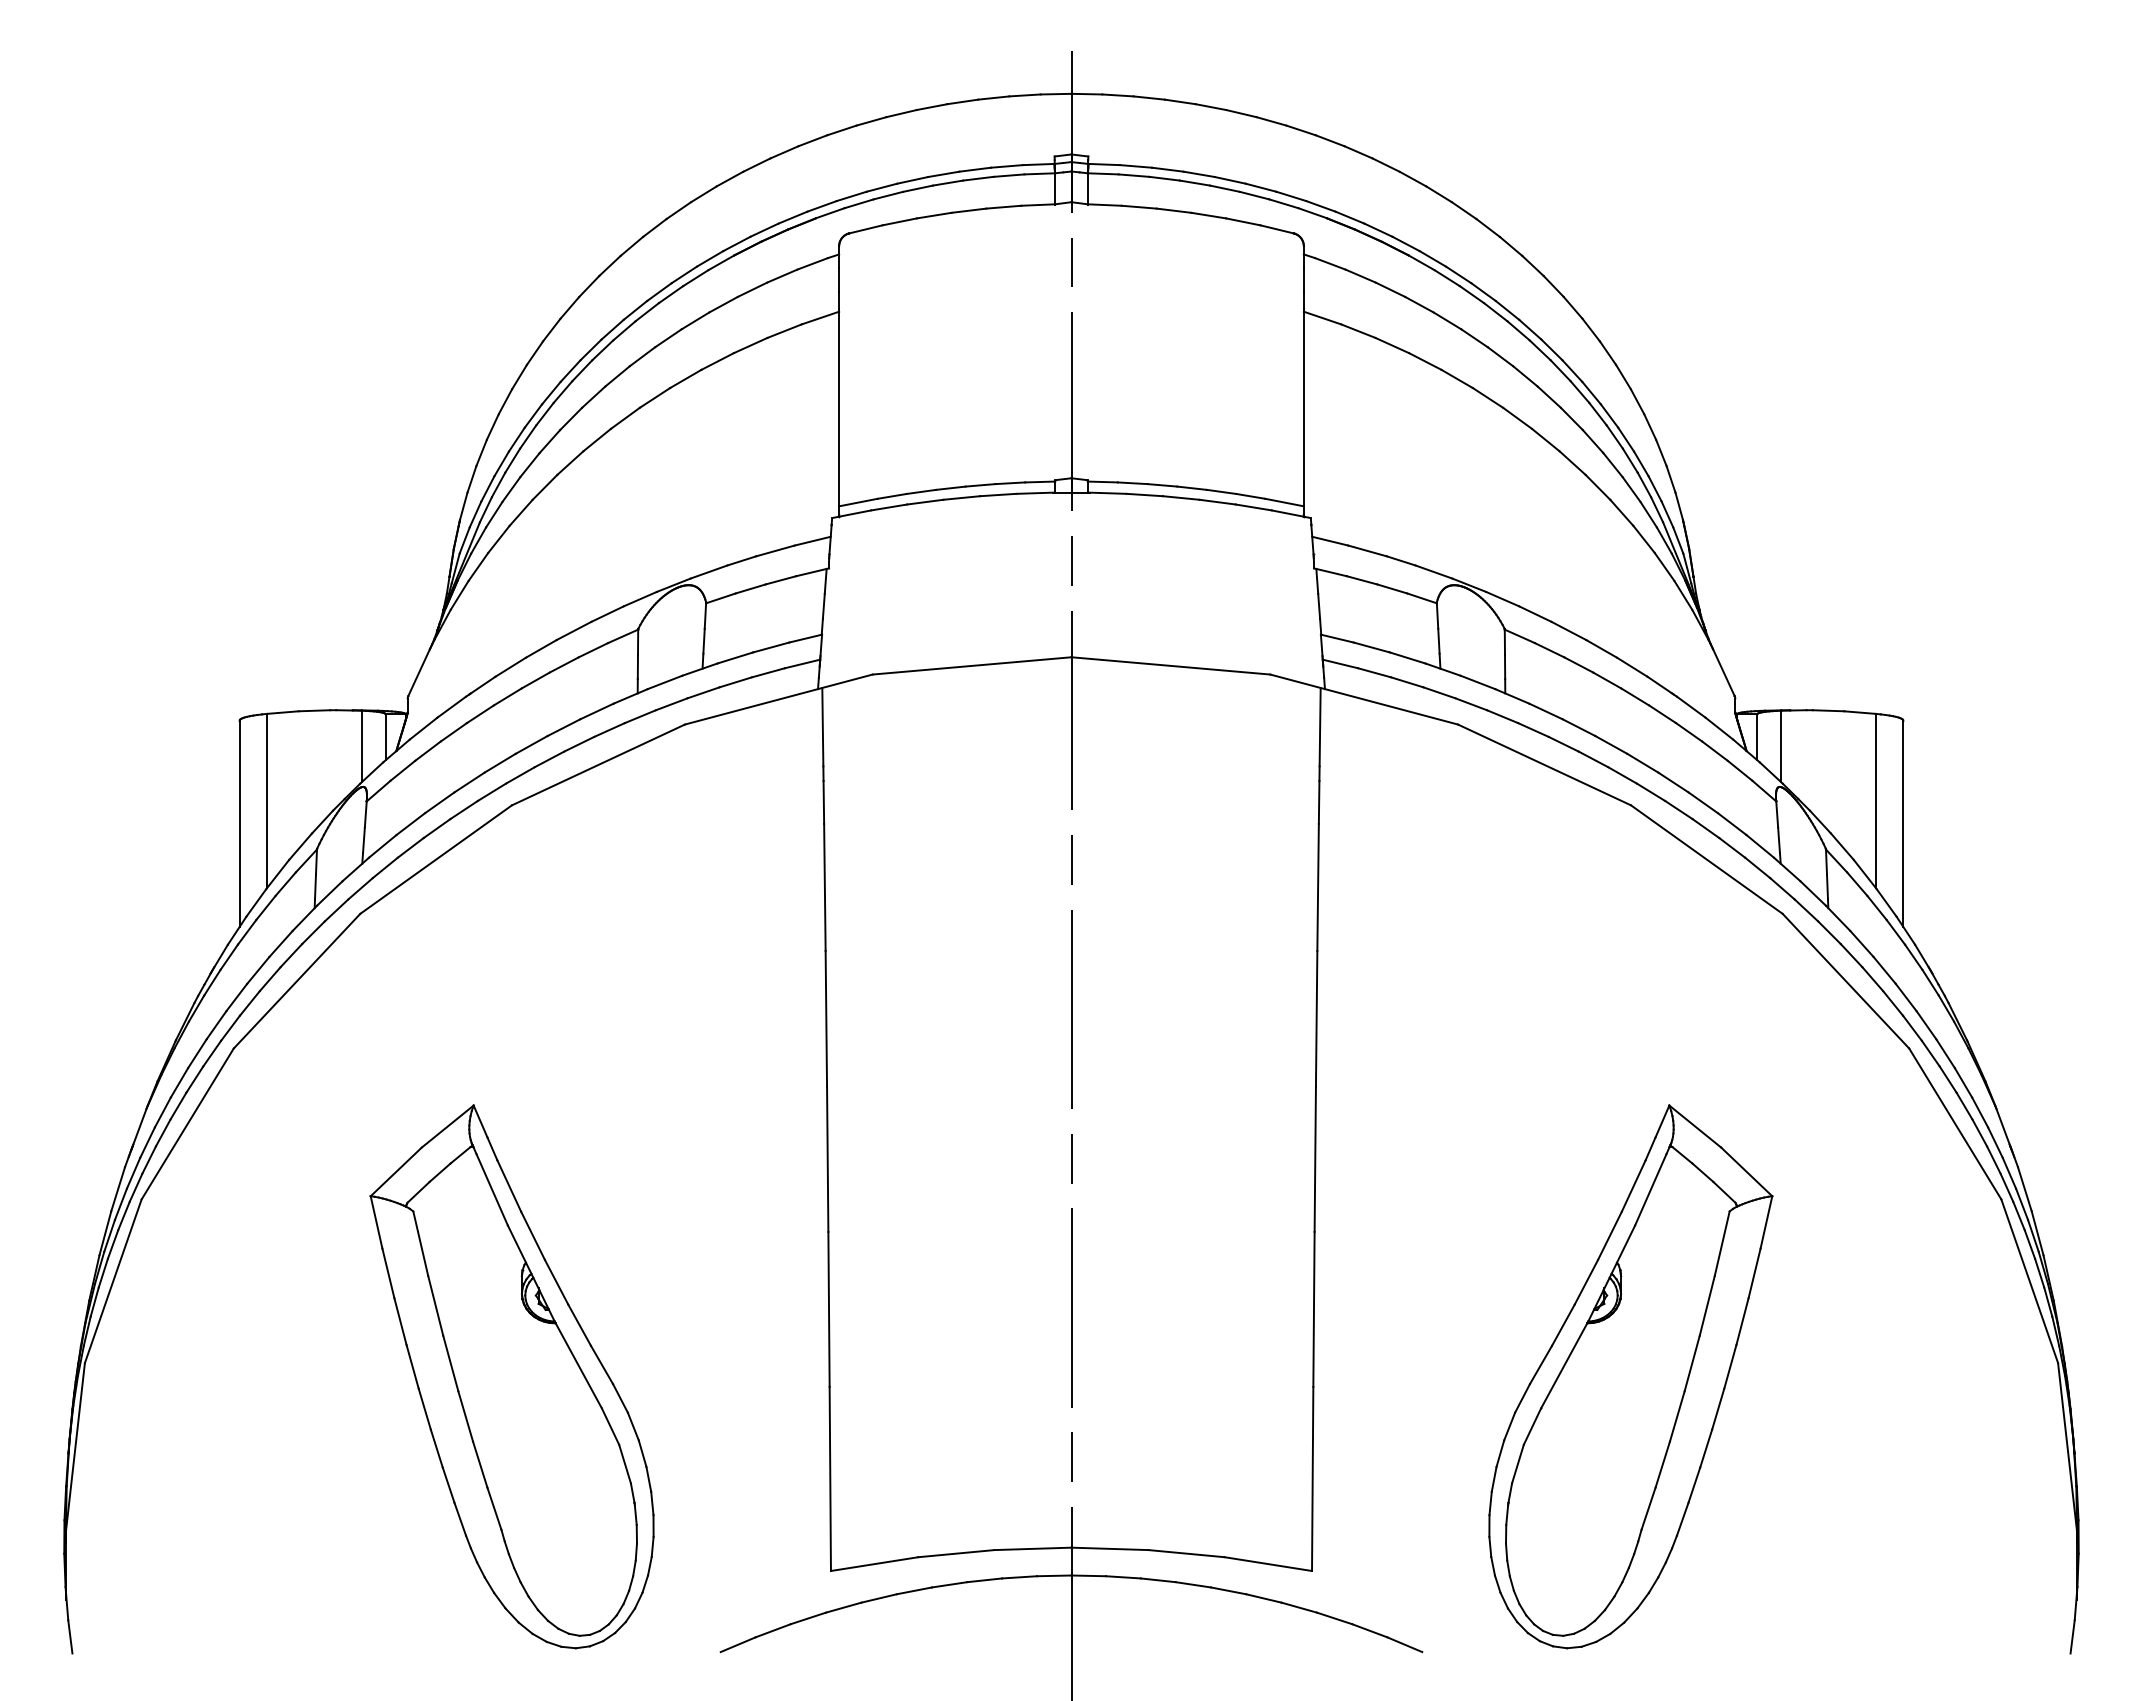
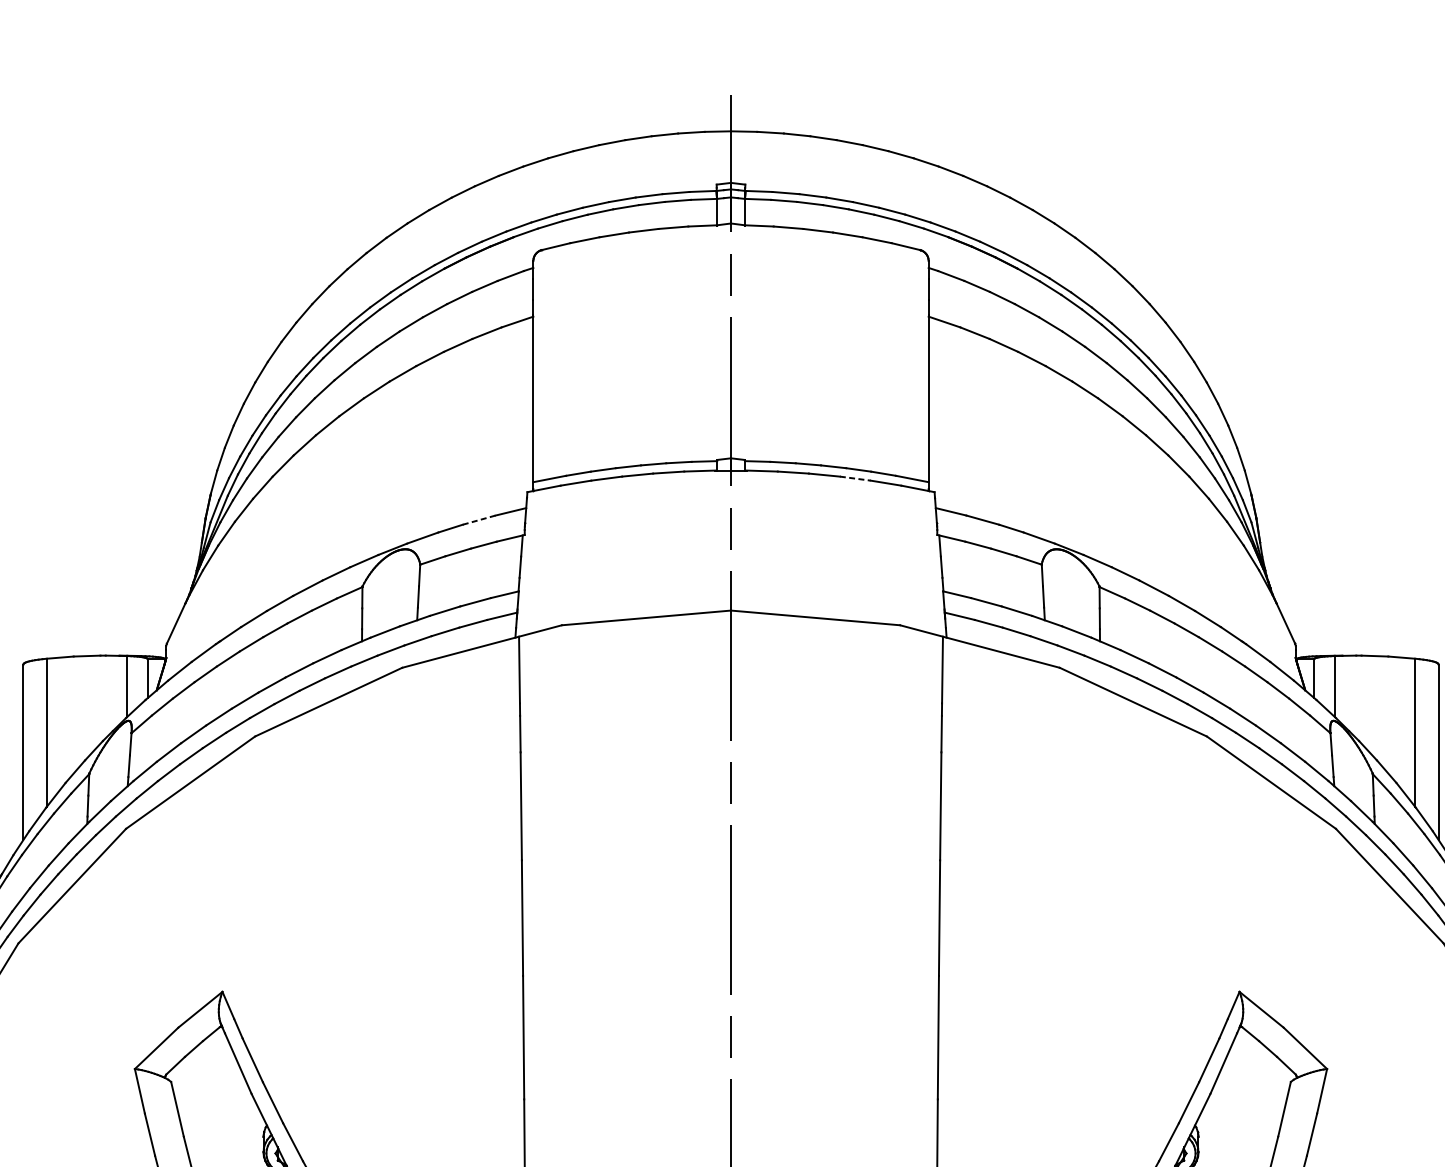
line: (1218, 502) -> (856, 478), solid -> dashed
line: (775, 550) -> (479, 519), solid -> dashed

